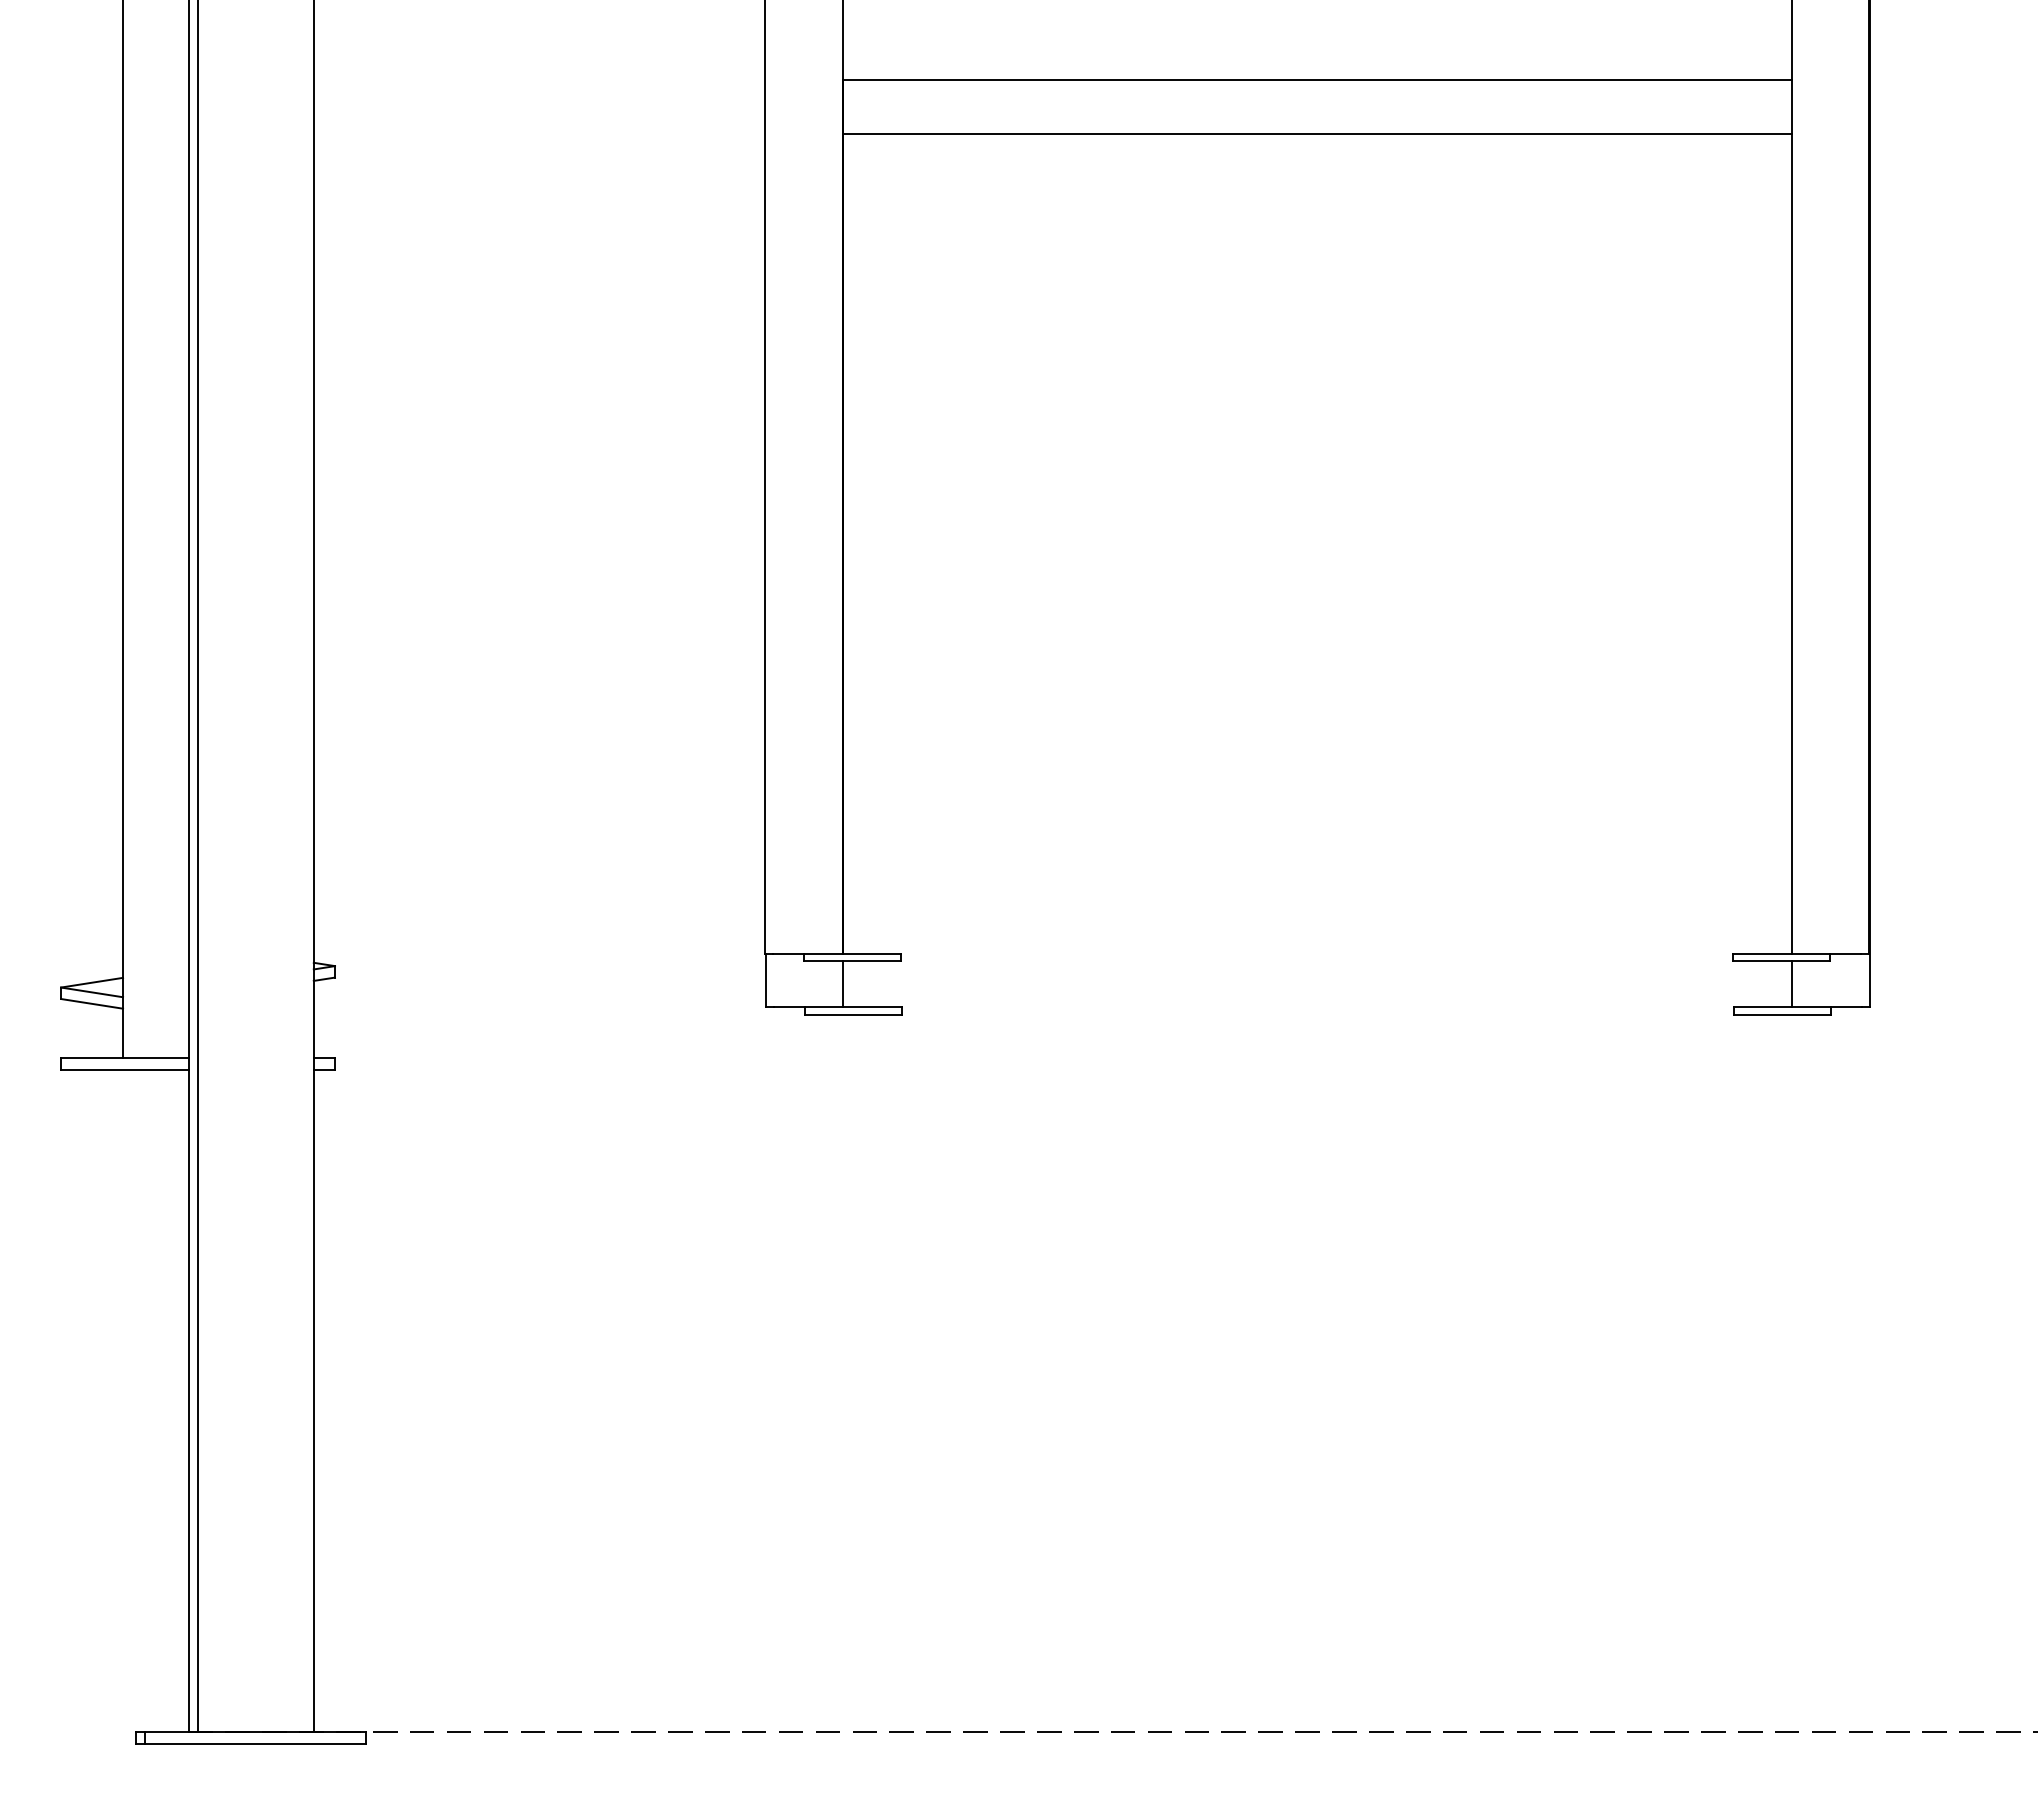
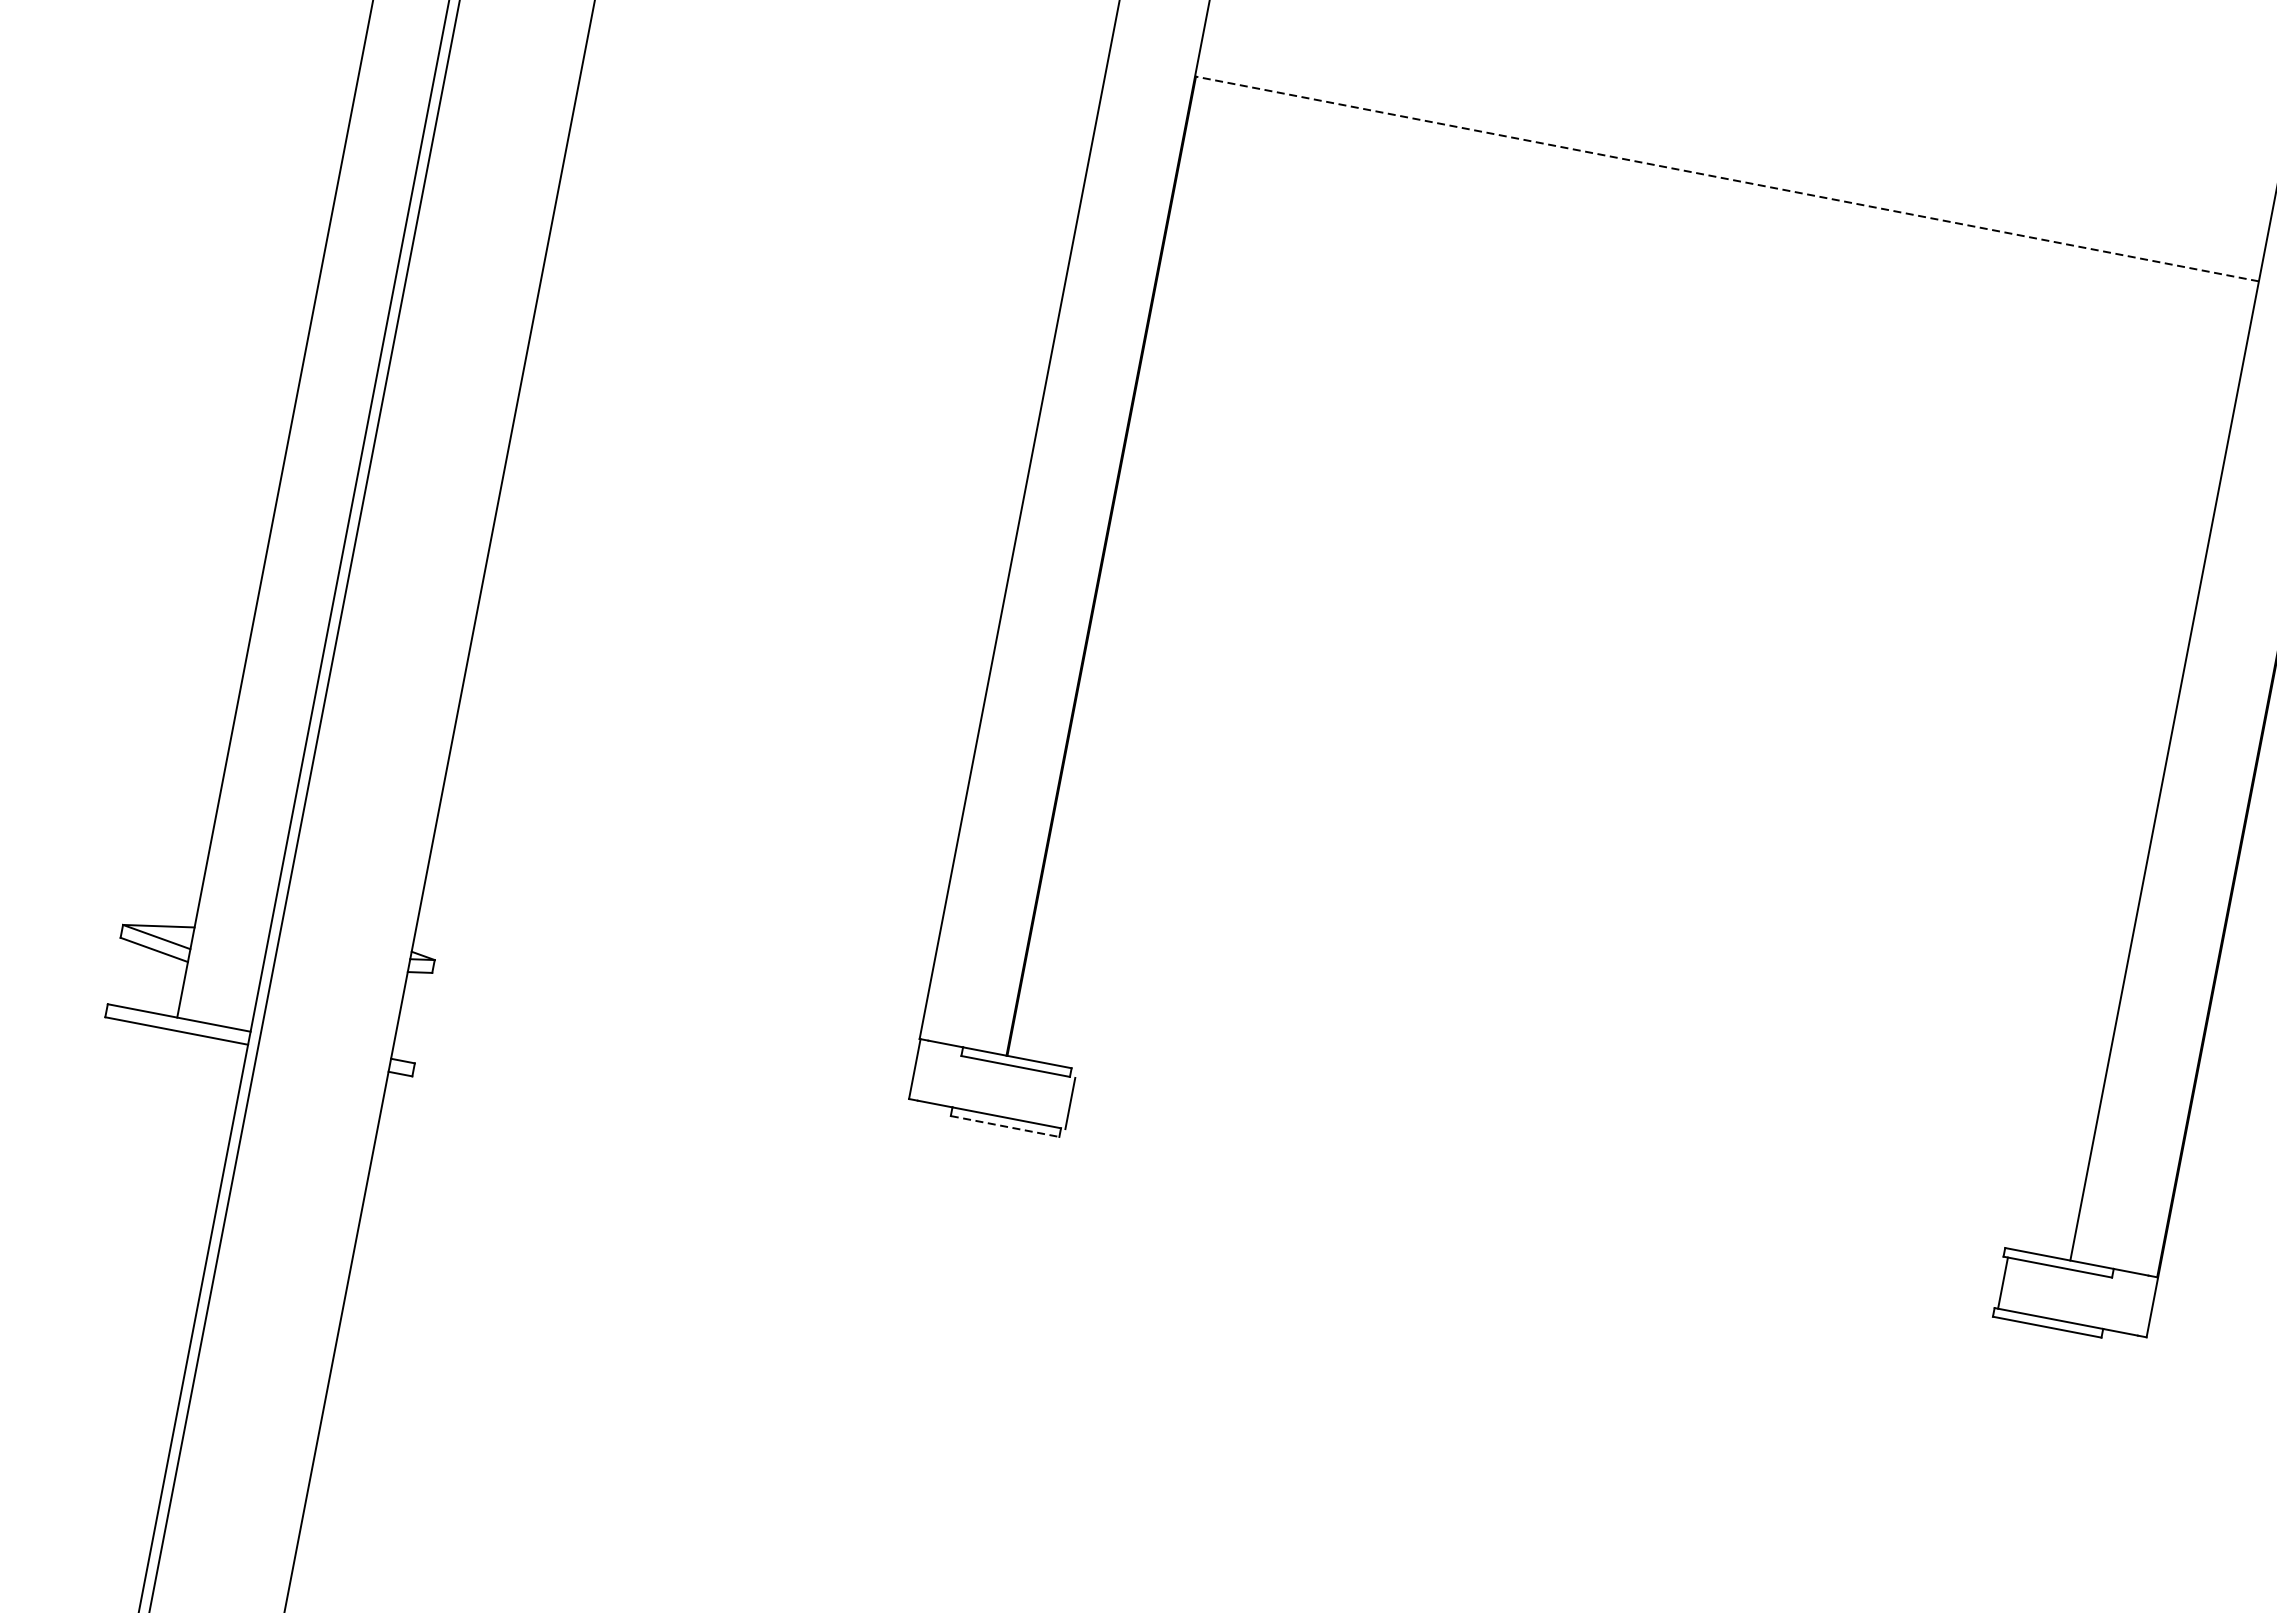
line: (1316, 80) -> (1726, 179), solid -> dashed
line: (1317, 133) -> (1715, 238), removed
line: (843, 984) -> (1070, 1103), moved
line: (1792, 984) -> (2003, 1283), moved
line: (853, 1014) -> (1005, 1126), solid -> dashed

